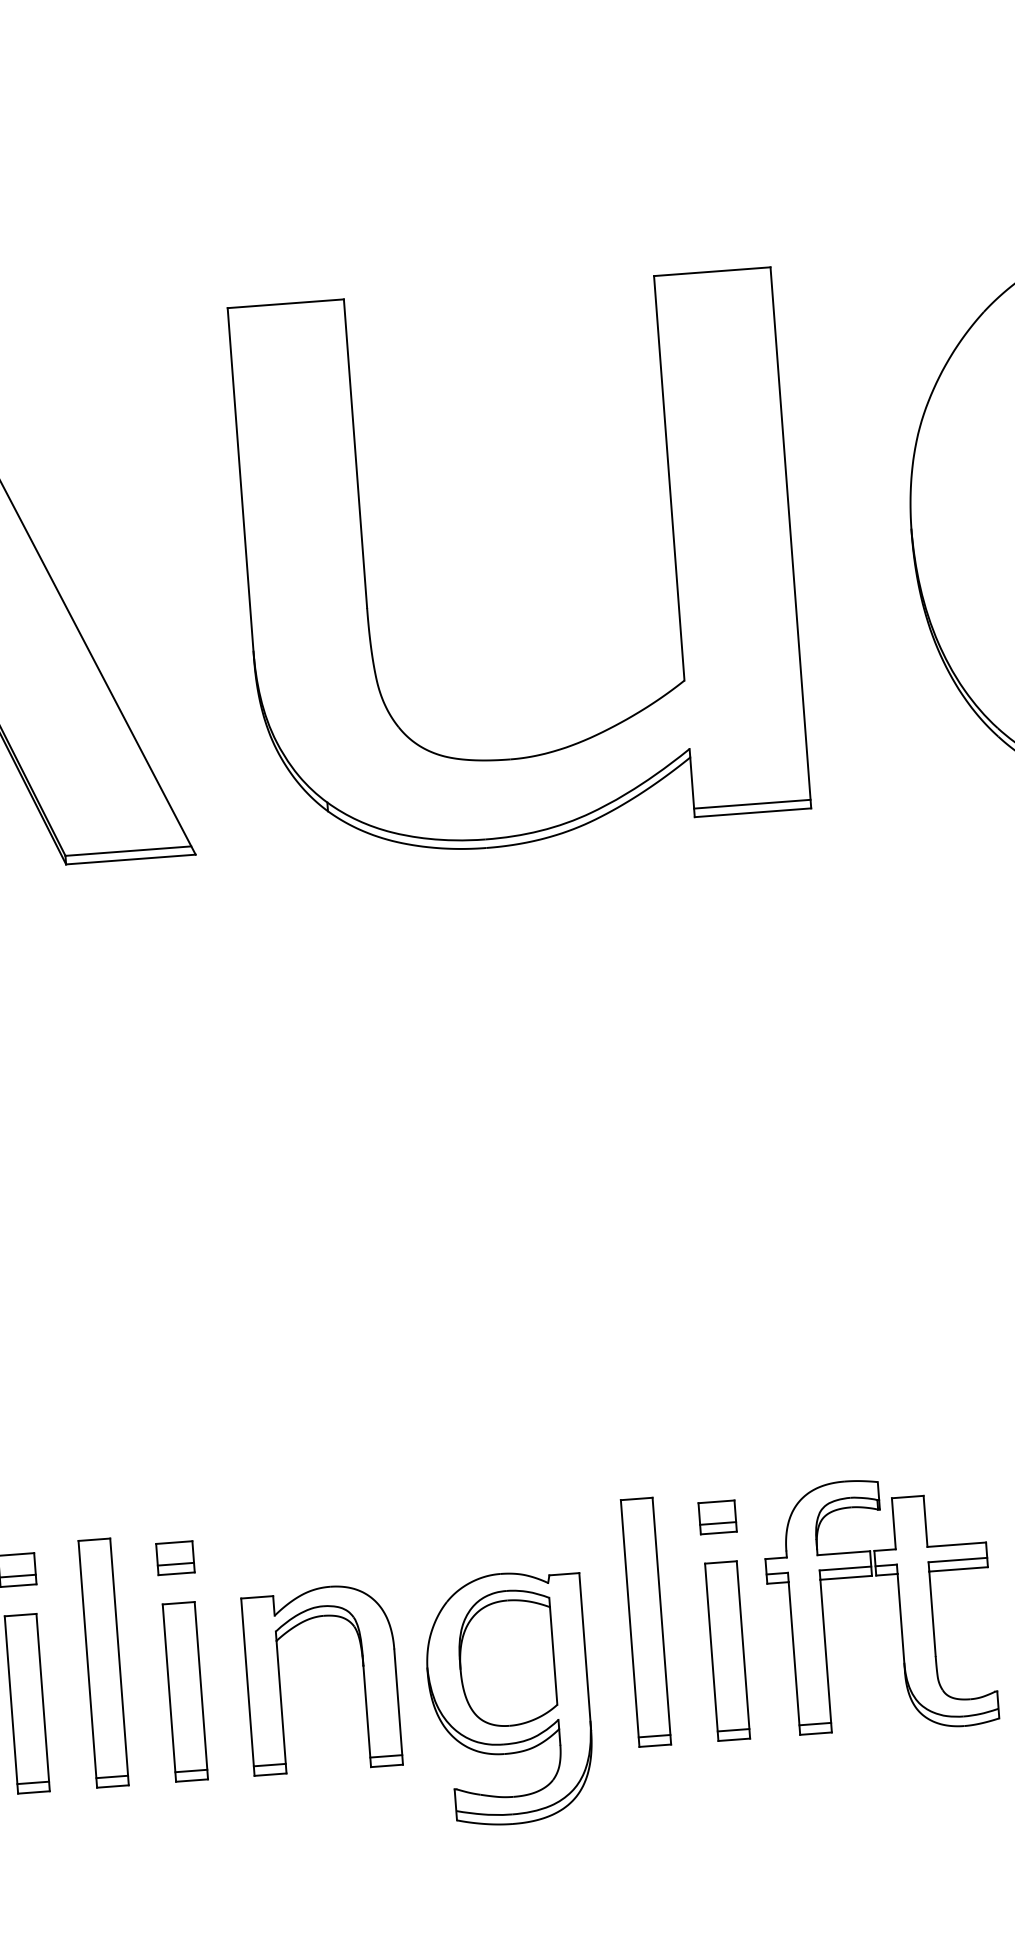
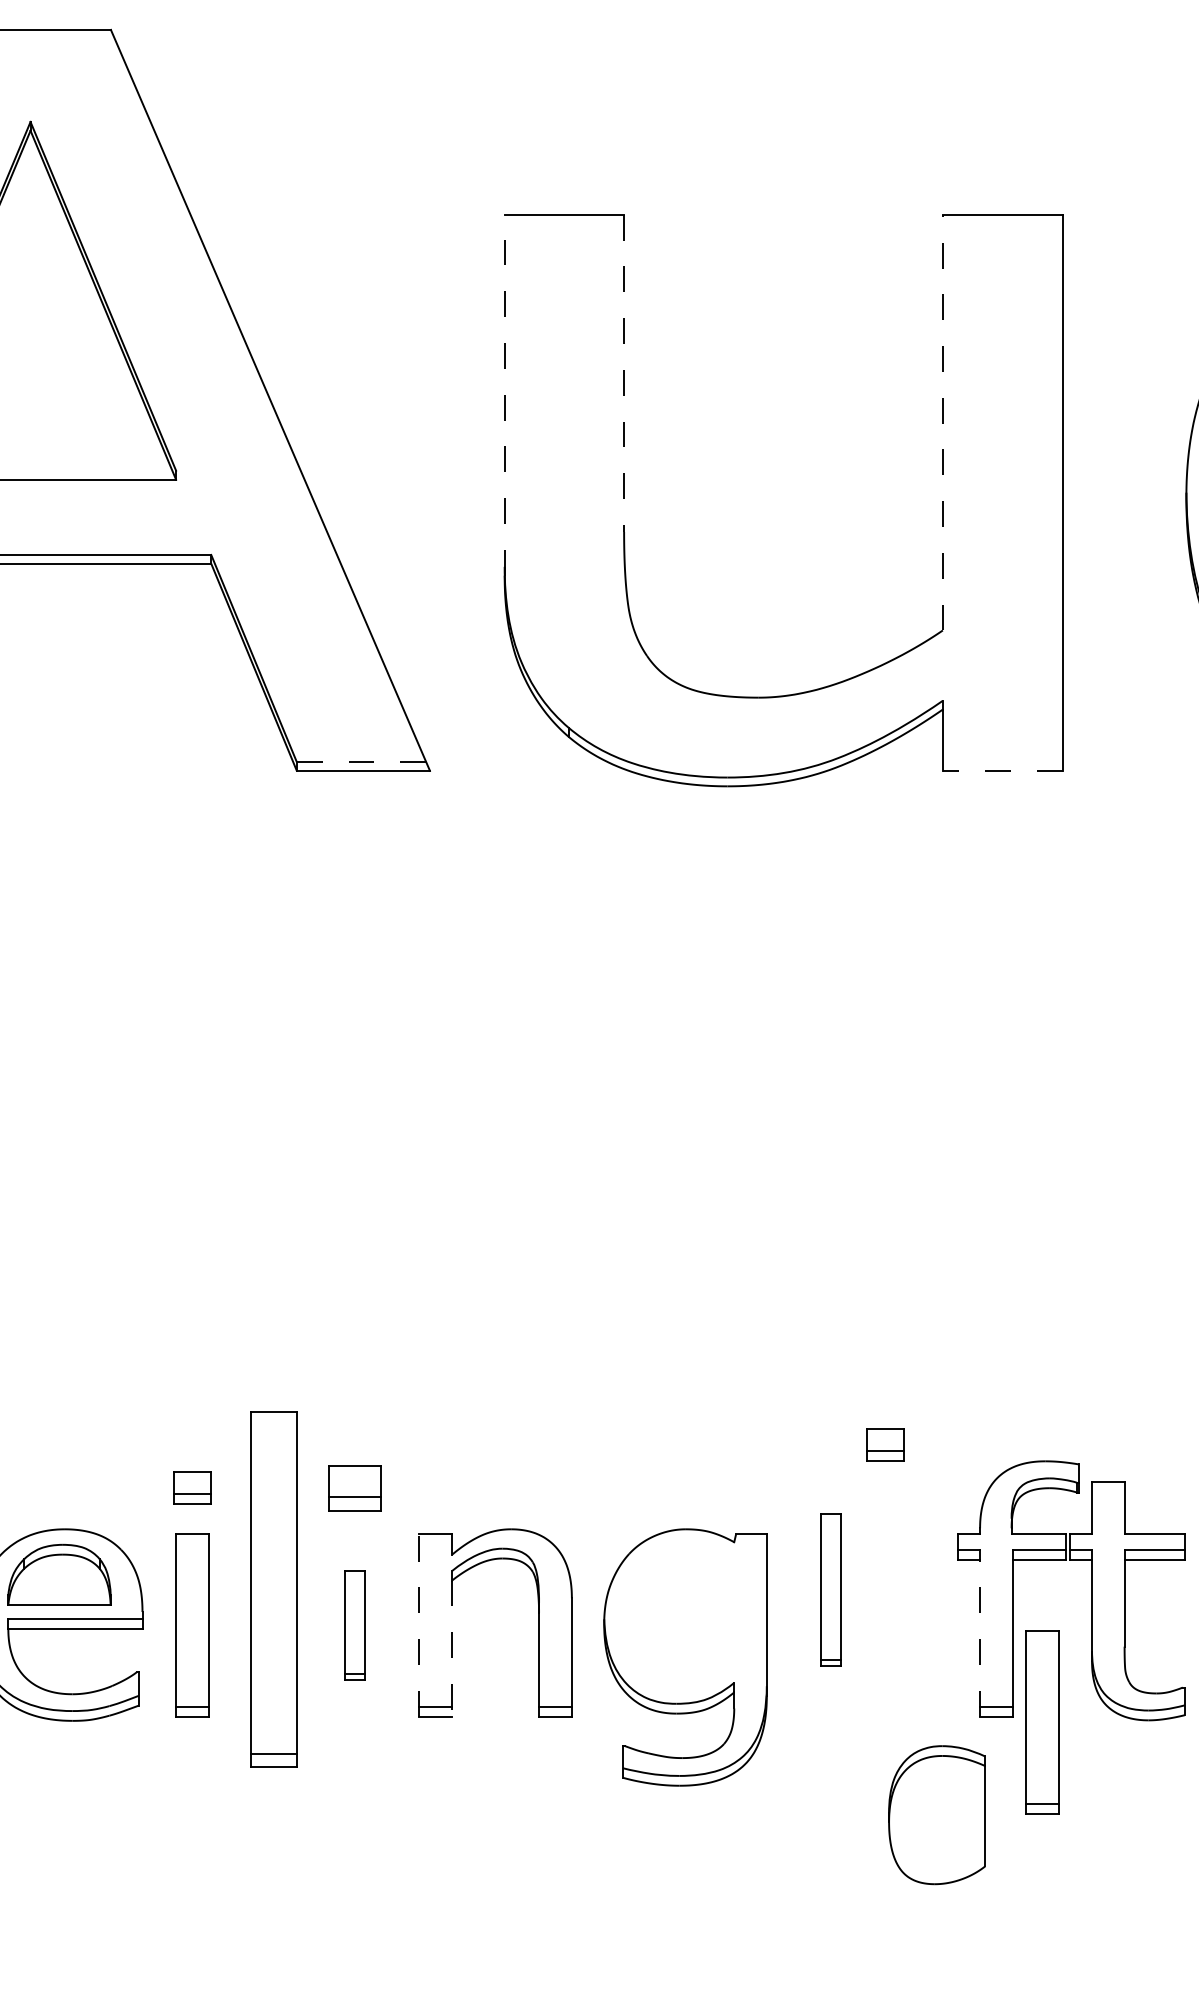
line: (355, 453) -> (624, 373), solid -> dashed
line: (668, 478) -> (942, 422), solid -> dashed
line: (240, 483) -> (504, 394), solid -> dashed
line: (752, 804) -> (1002, 762), removed
line: (752, 812) -> (1002, 770), solid -> dashed
line: (128, 851) -> (361, 762), solid -> dashed
part: (717, 1516) -> (885, 1444), moved
part: (175, 1557) -> (355, 1487), size x1.4
part: (645, 1621) -> (830, 1589), size x0.6
part: (727, 1651) -> (1042, 1722), moved
line: (794, 1657) -> (980, 1637), solid -> dashed
part: (506, 1658) -> (936, 1815), moved
part: (103, 1662) -> (273, 1589), size x1.4
line: (248, 1687) -> (419, 1625), solid -> dashed
part: (185, 1691) -> (355, 1625), size x0.6
line: (281, 1708) -> (452, 1649), solid -> dashed

